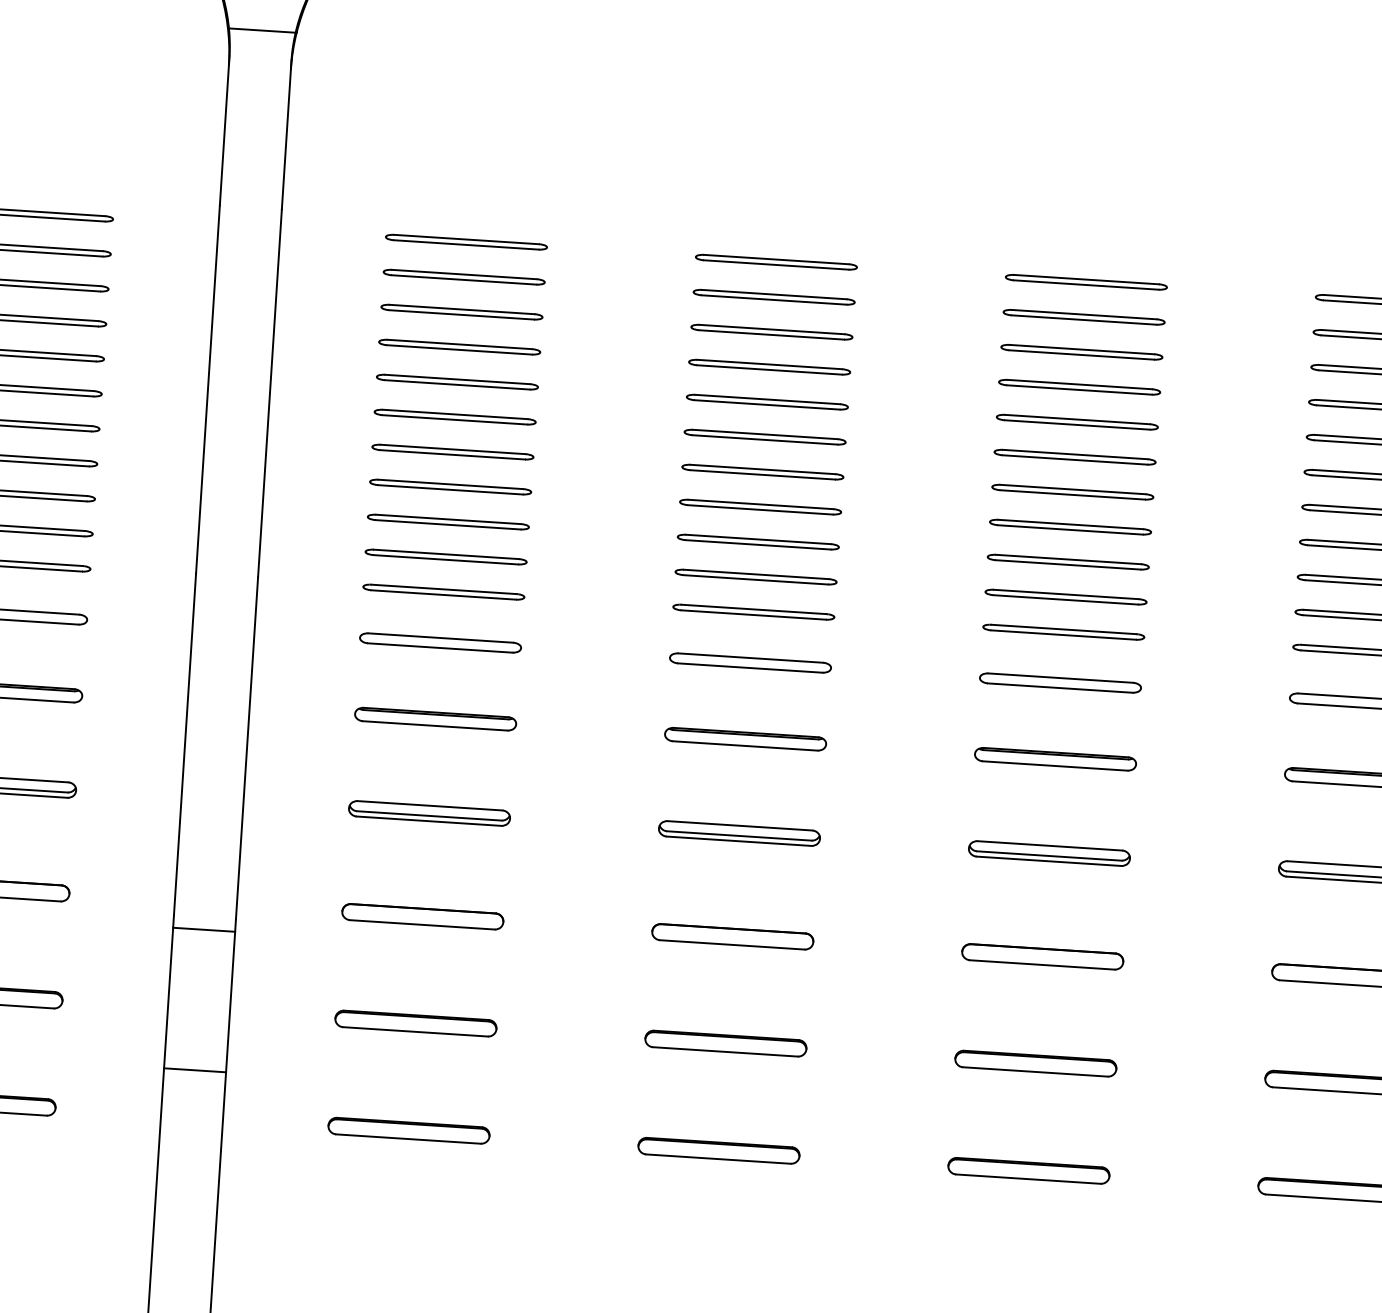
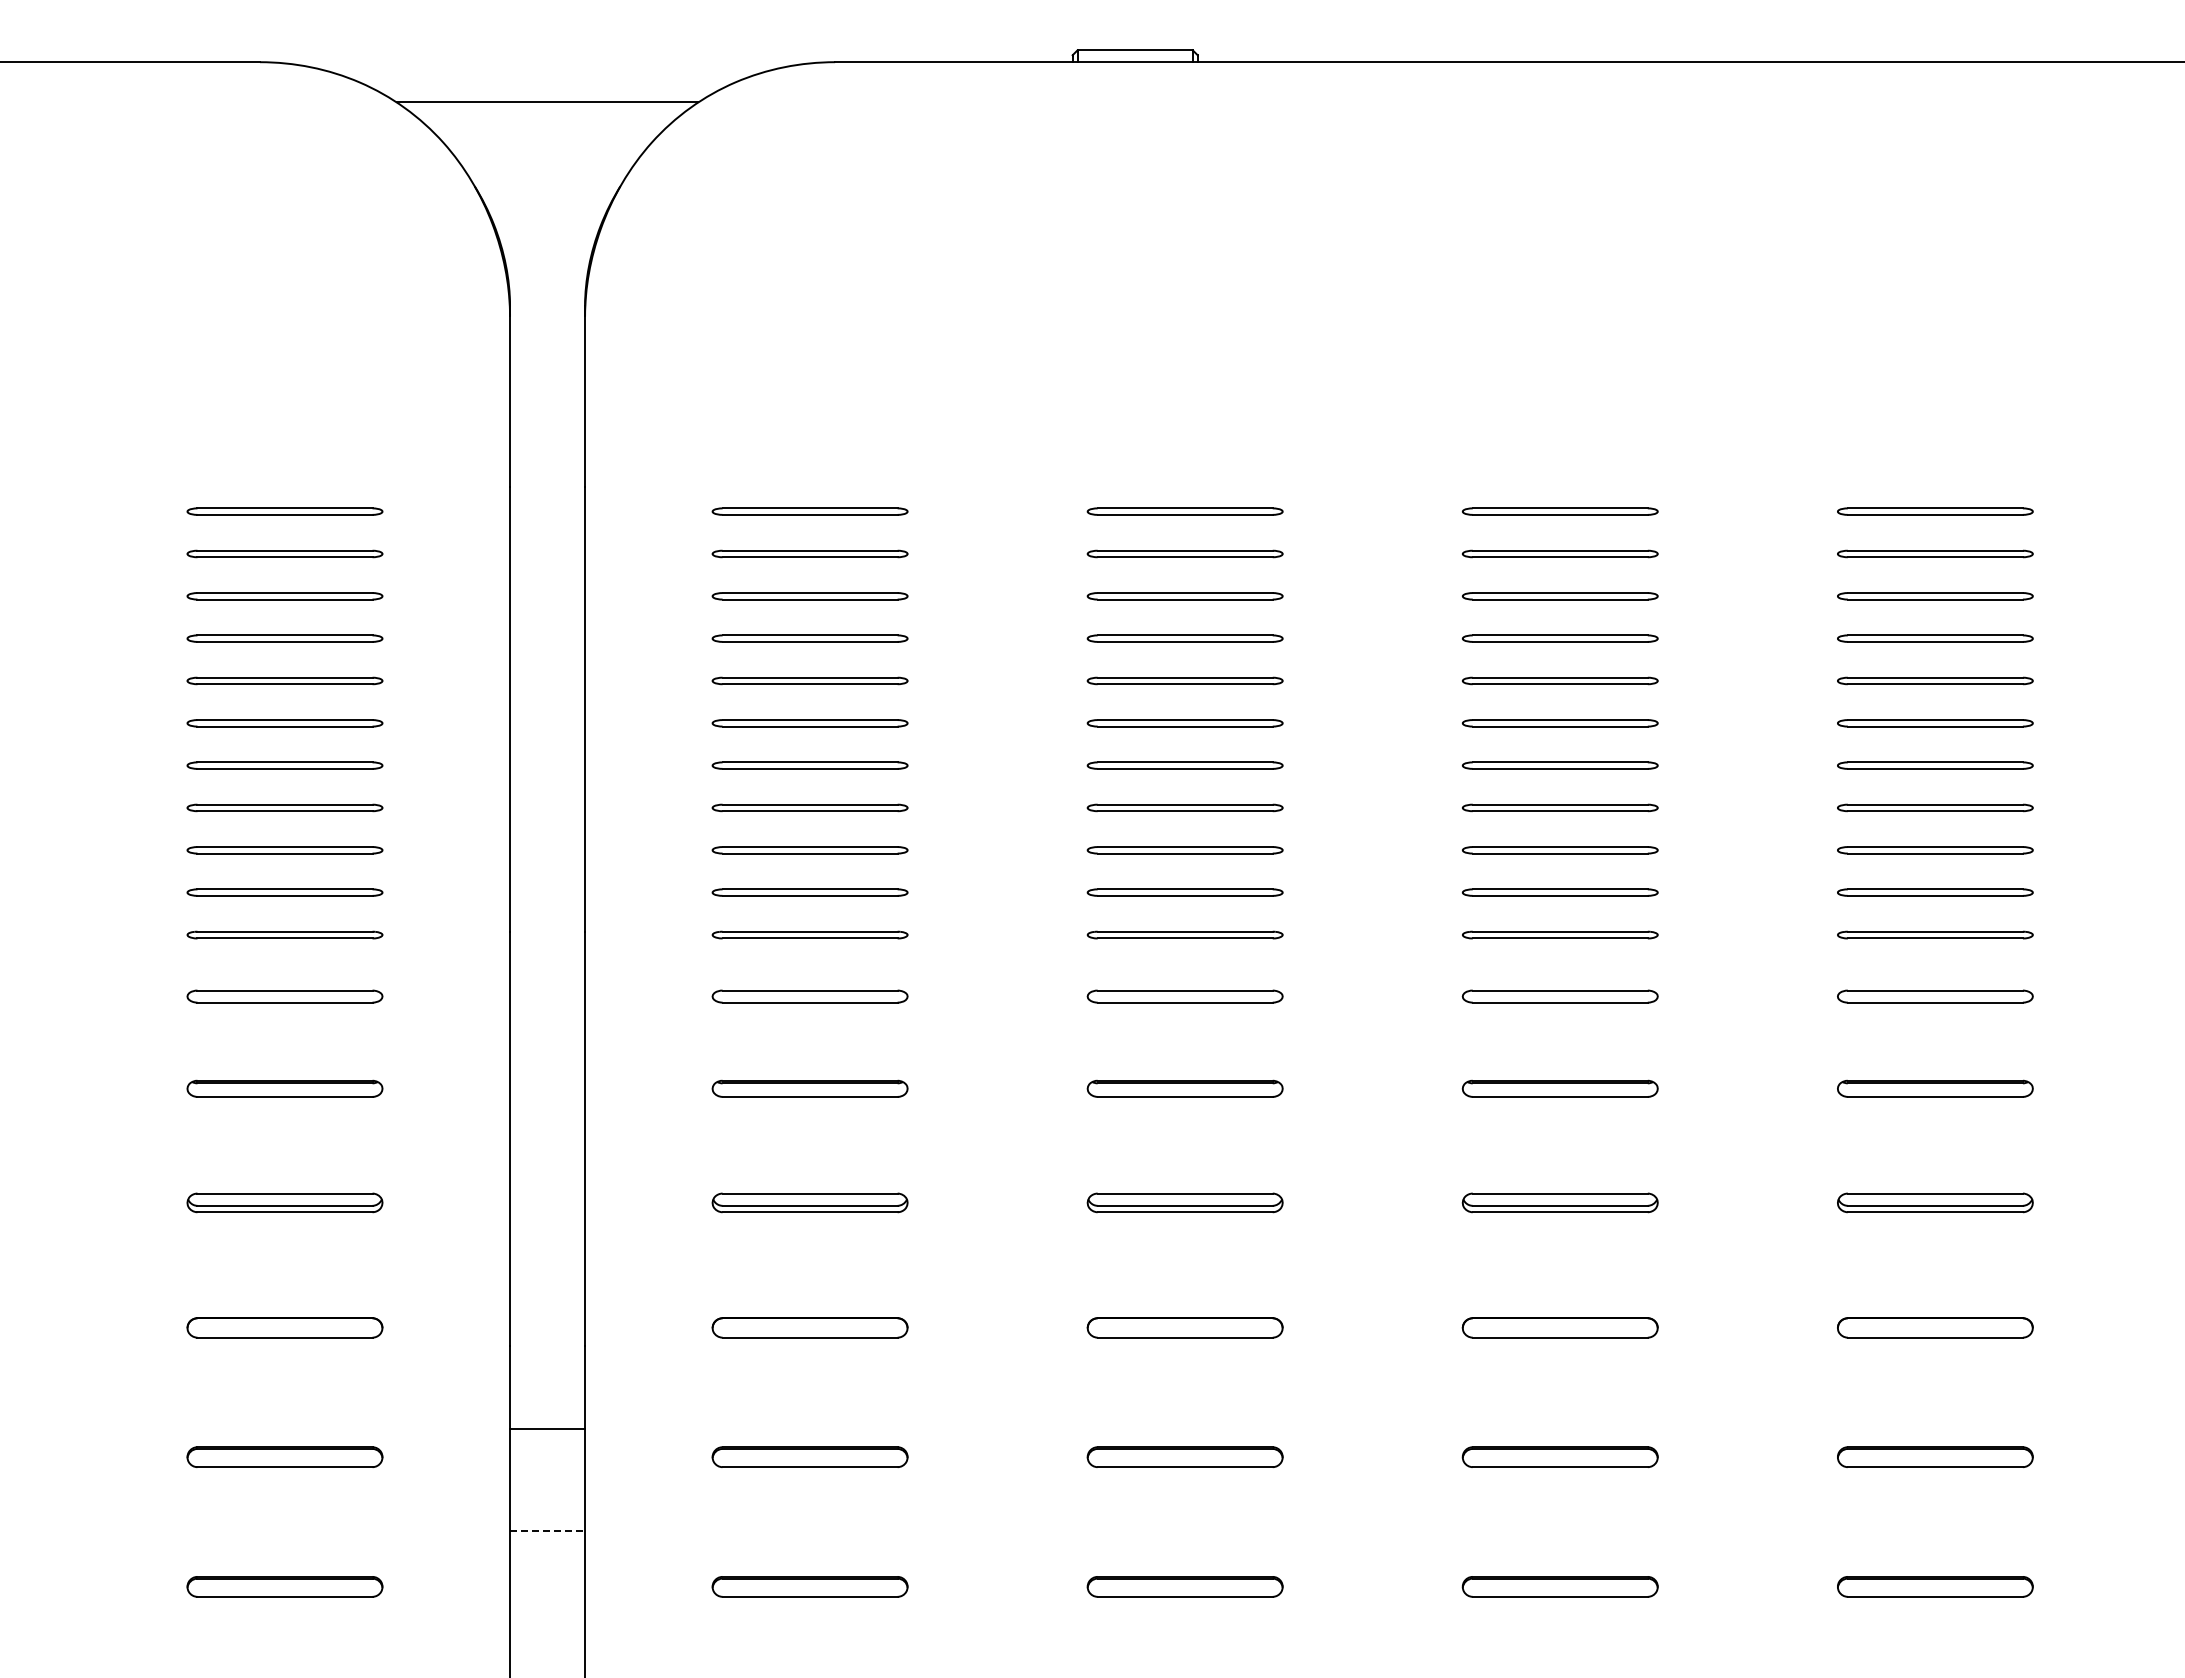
line: (262, 30) -> (547, 272), removed
line: (204, 929) -> (547, 1428), moved
line: (195, 1070) -> (547, 1530), solid -> dashed

